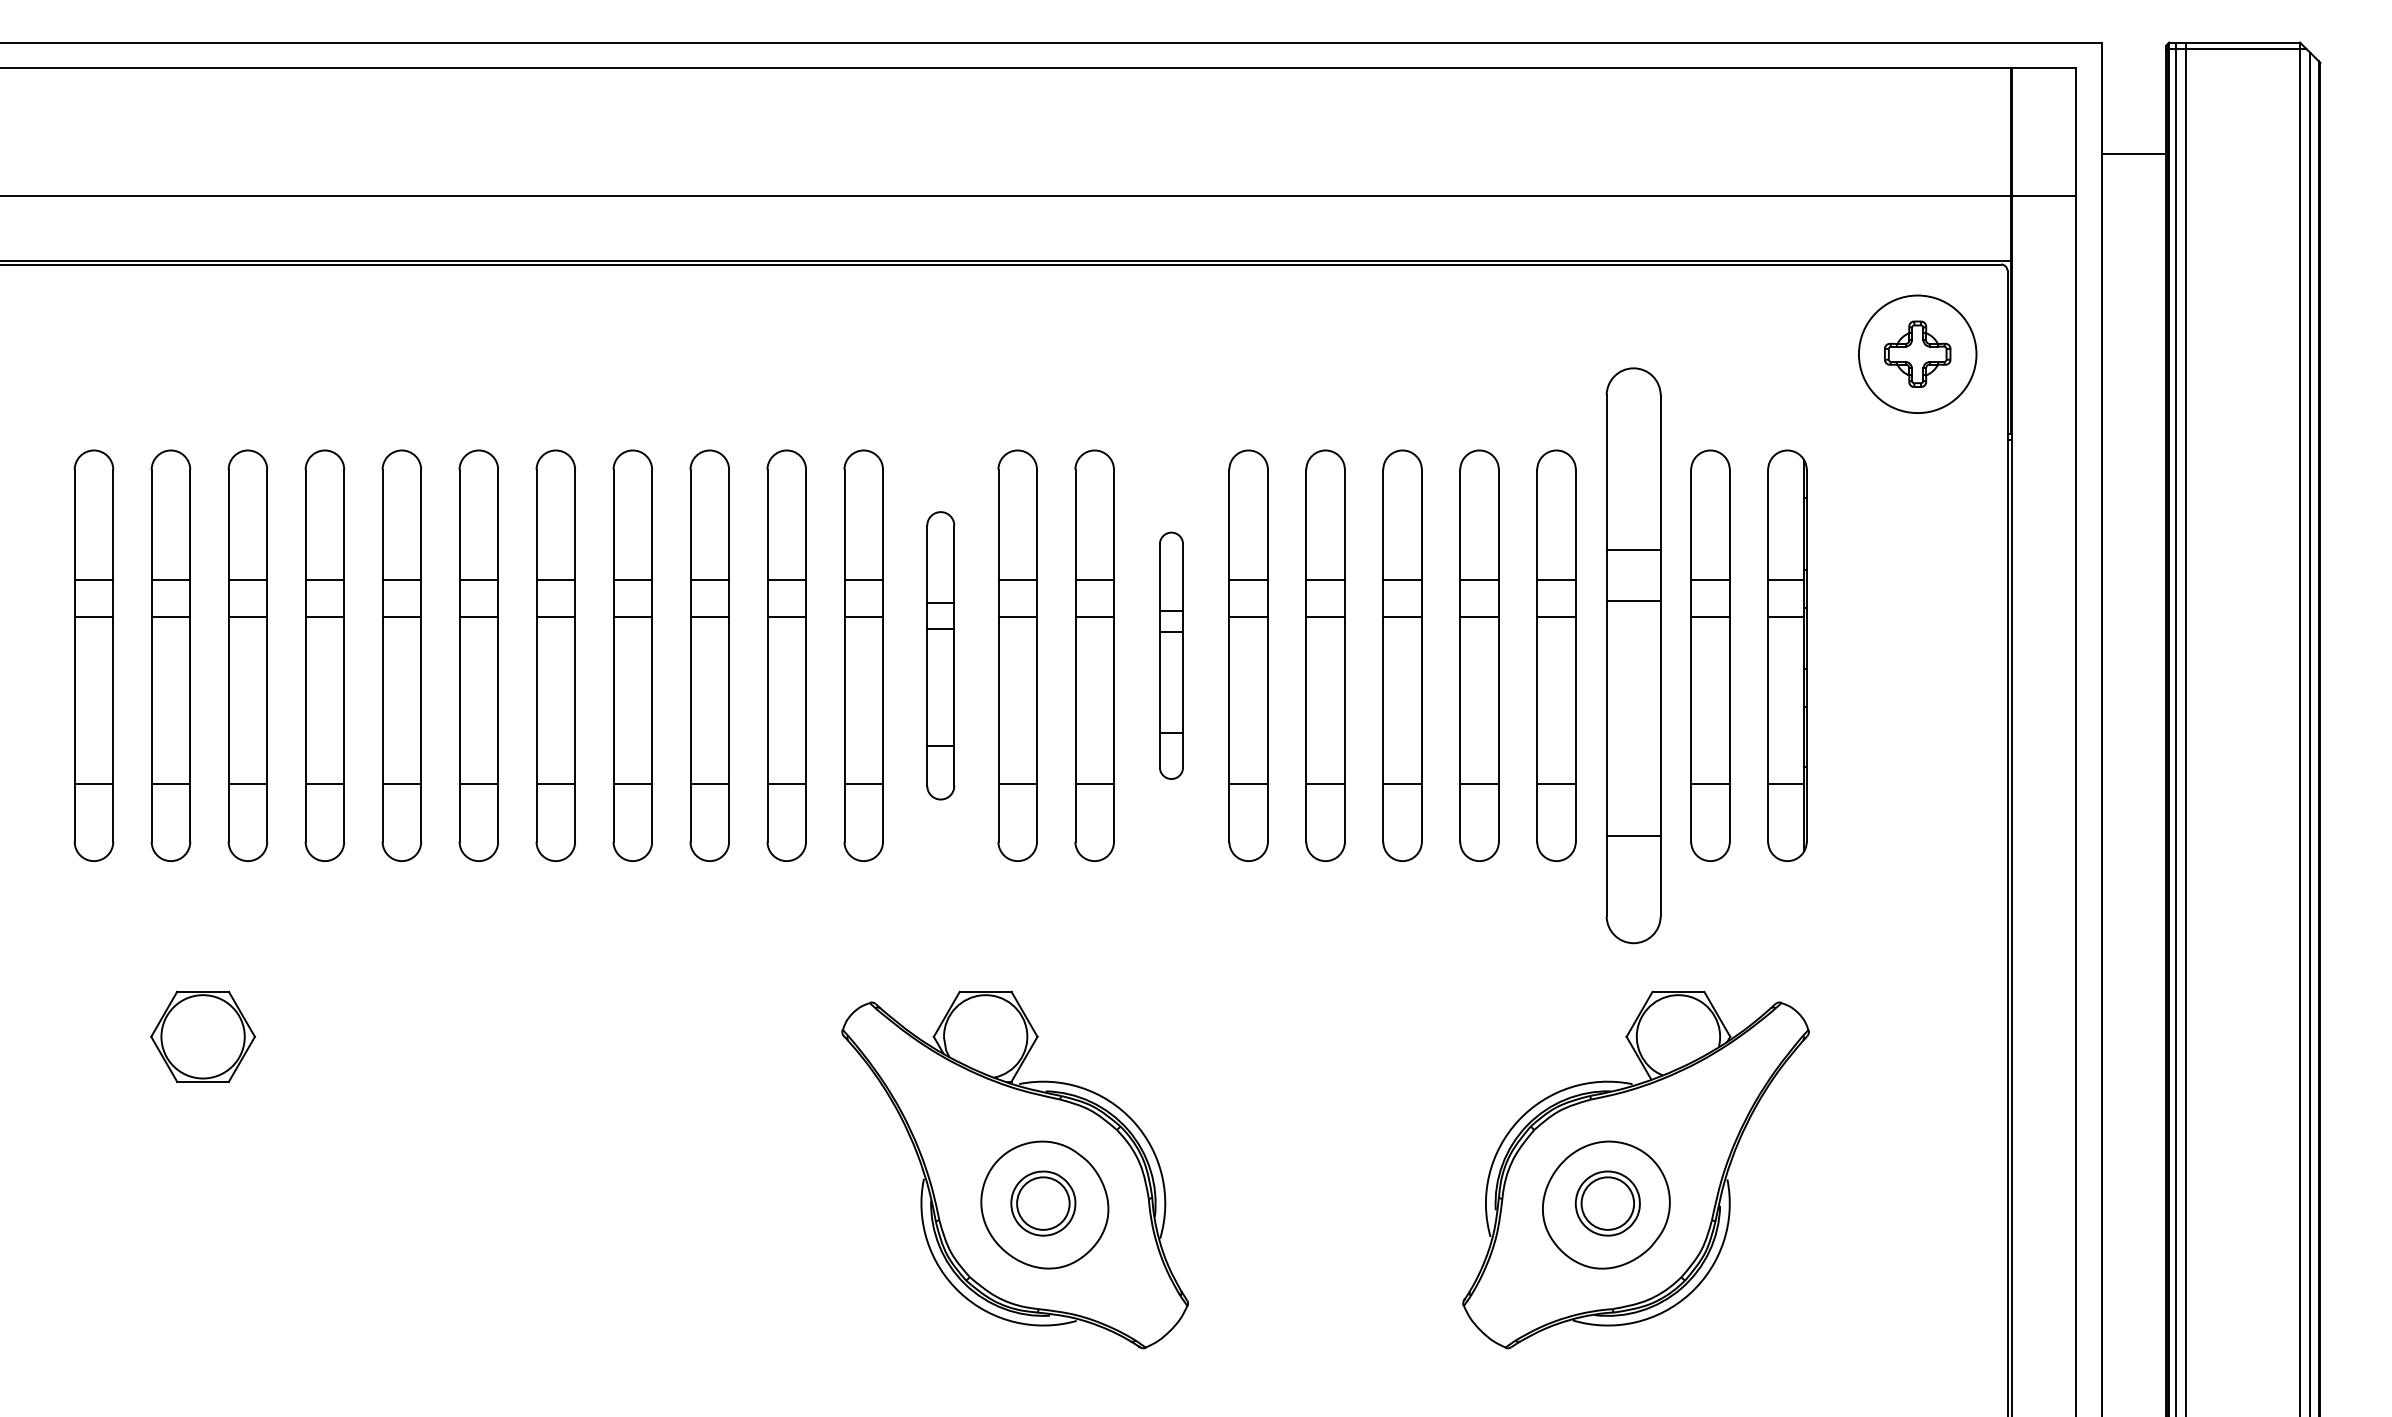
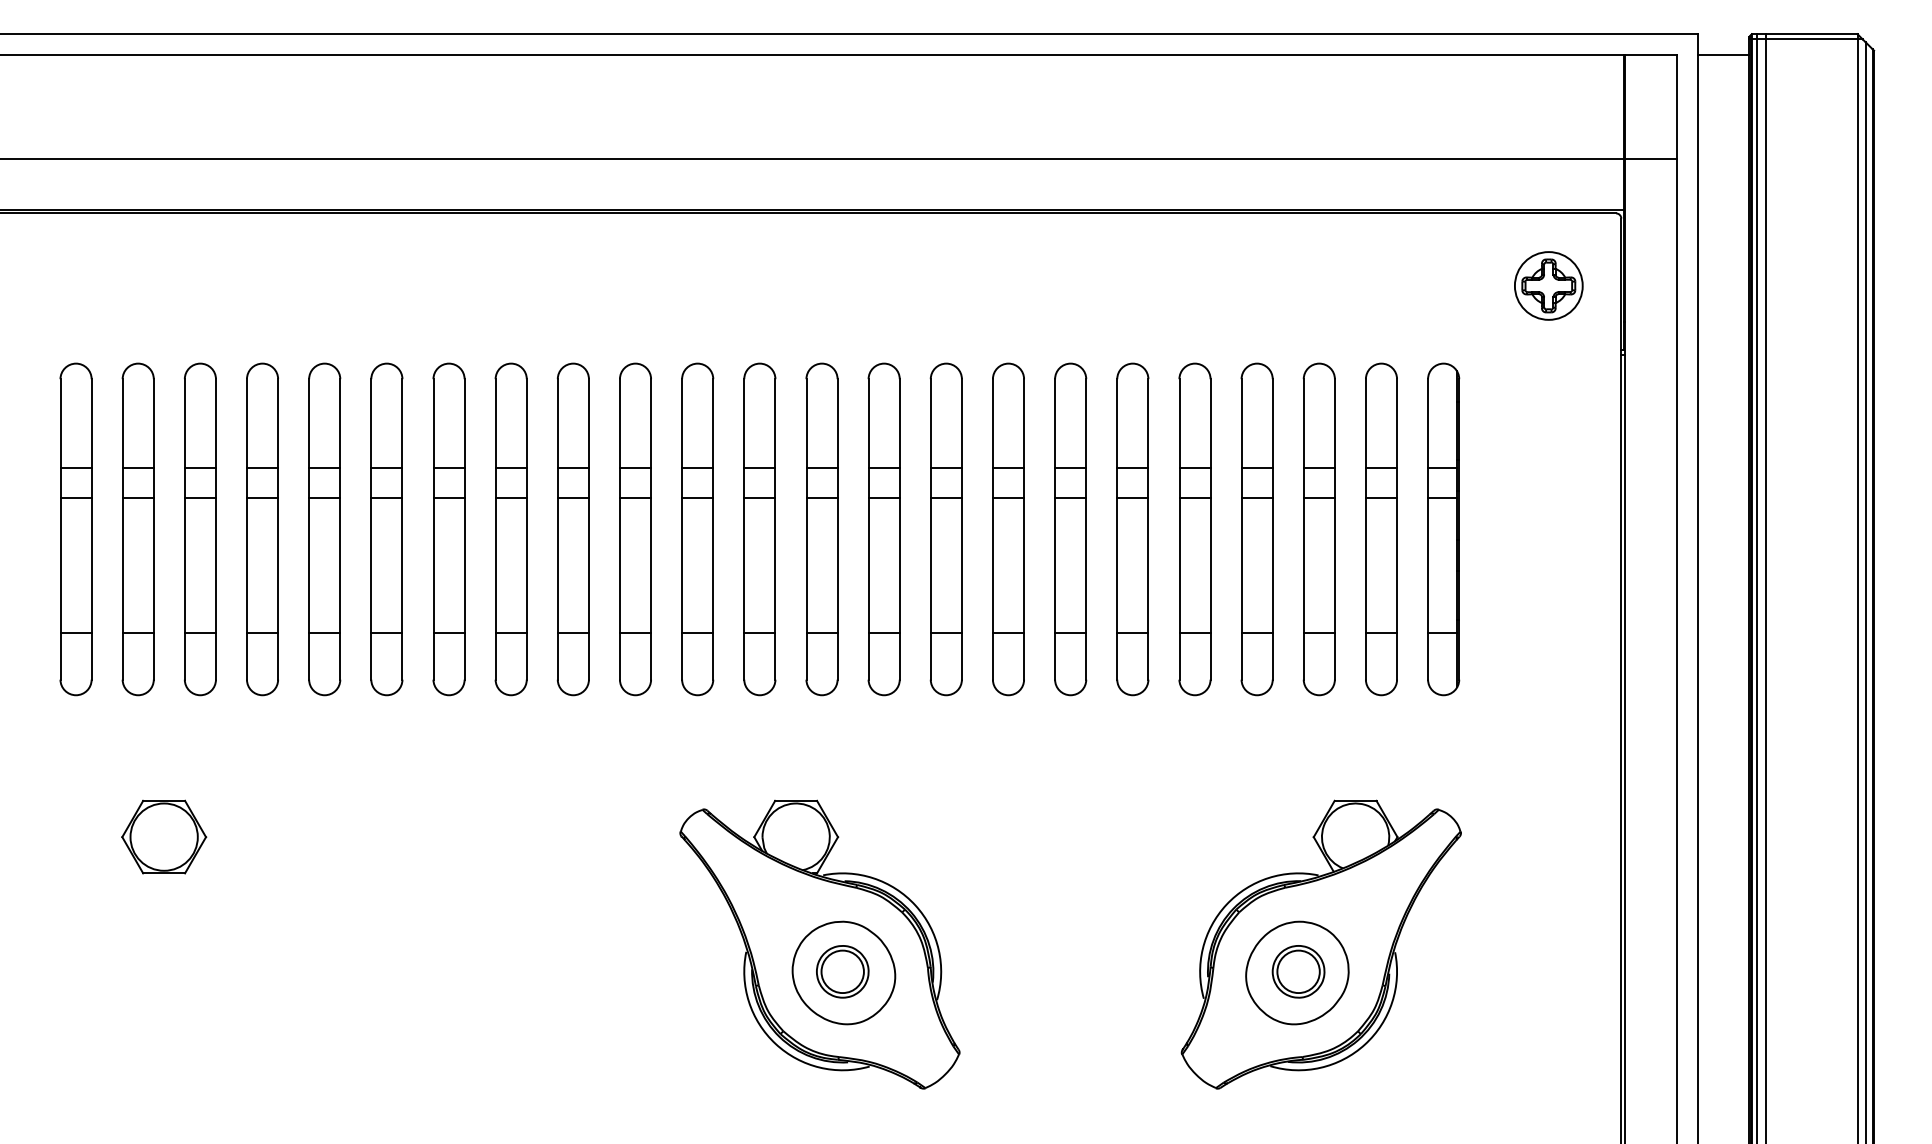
line: (2134, 153) -> (1723, 54), moved
circle: (1917, 353) -> (1548, 285), size x0.71
part: (940, 655) -> (759, 529), size x1.43
part: (1170, 655) -> (945, 529), size x1.67
part: (1632, 655) -> (1318, 529), size x0.71

